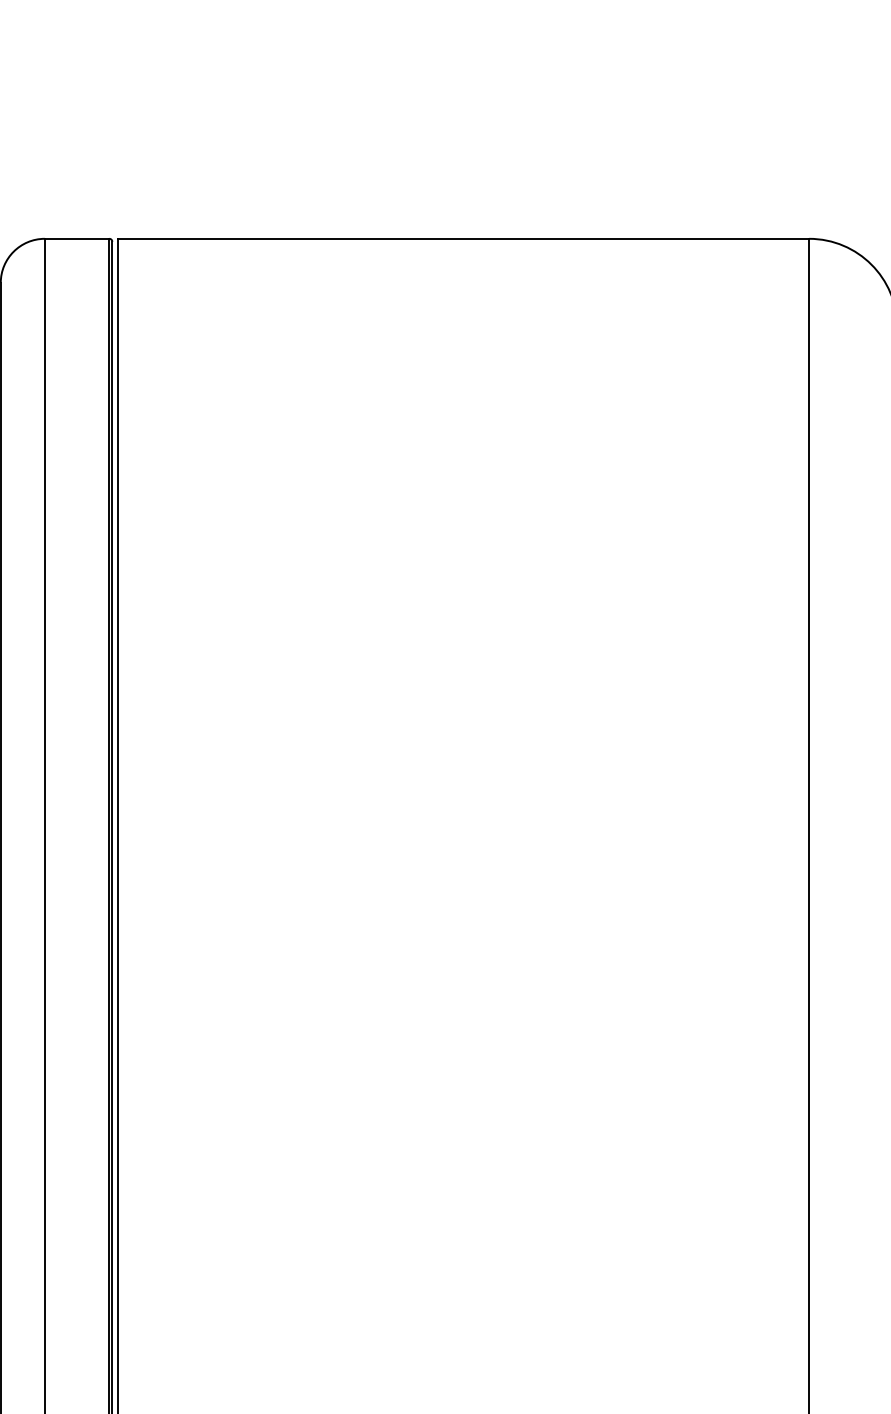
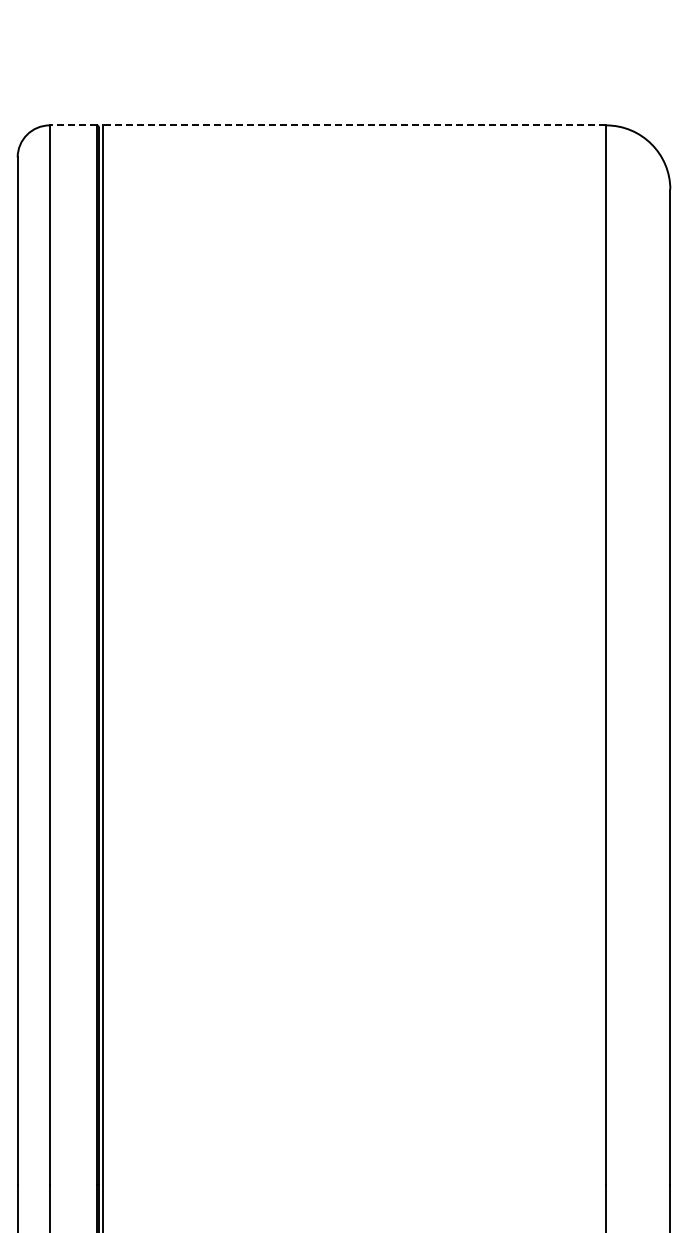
line: (77, 238) -> (73, 125), solid -> dashed
line: (463, 238) -> (354, 125), solid -> dashed

